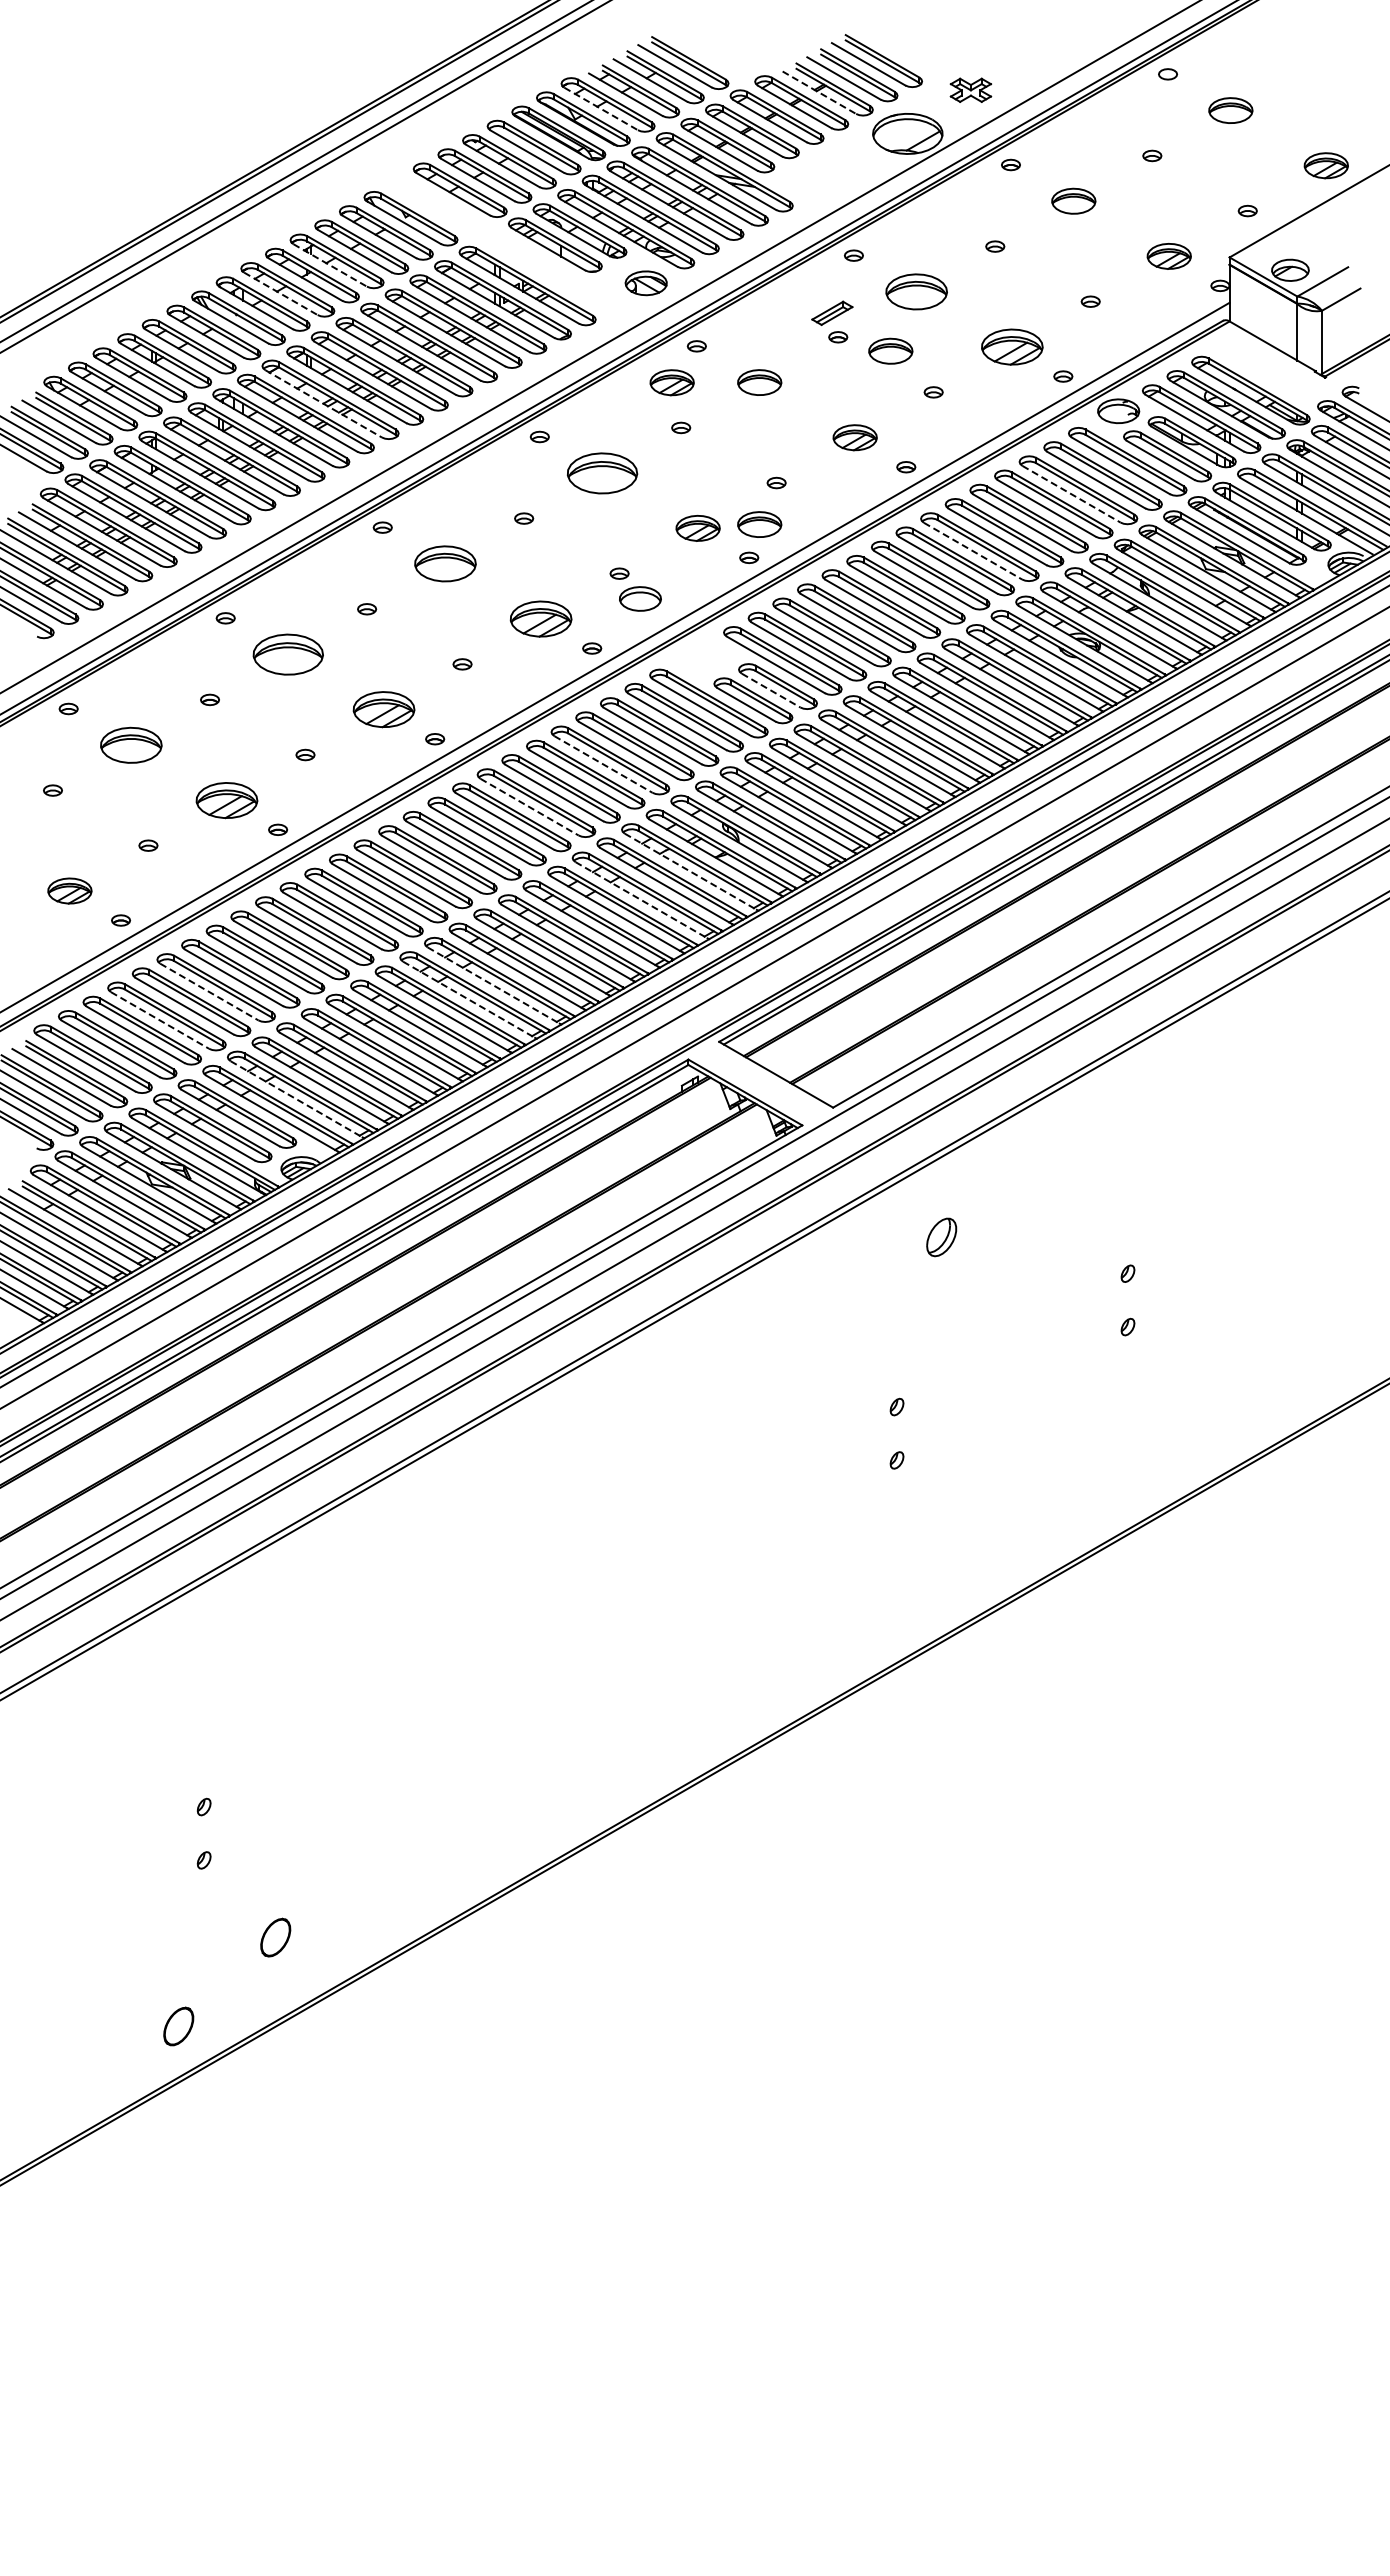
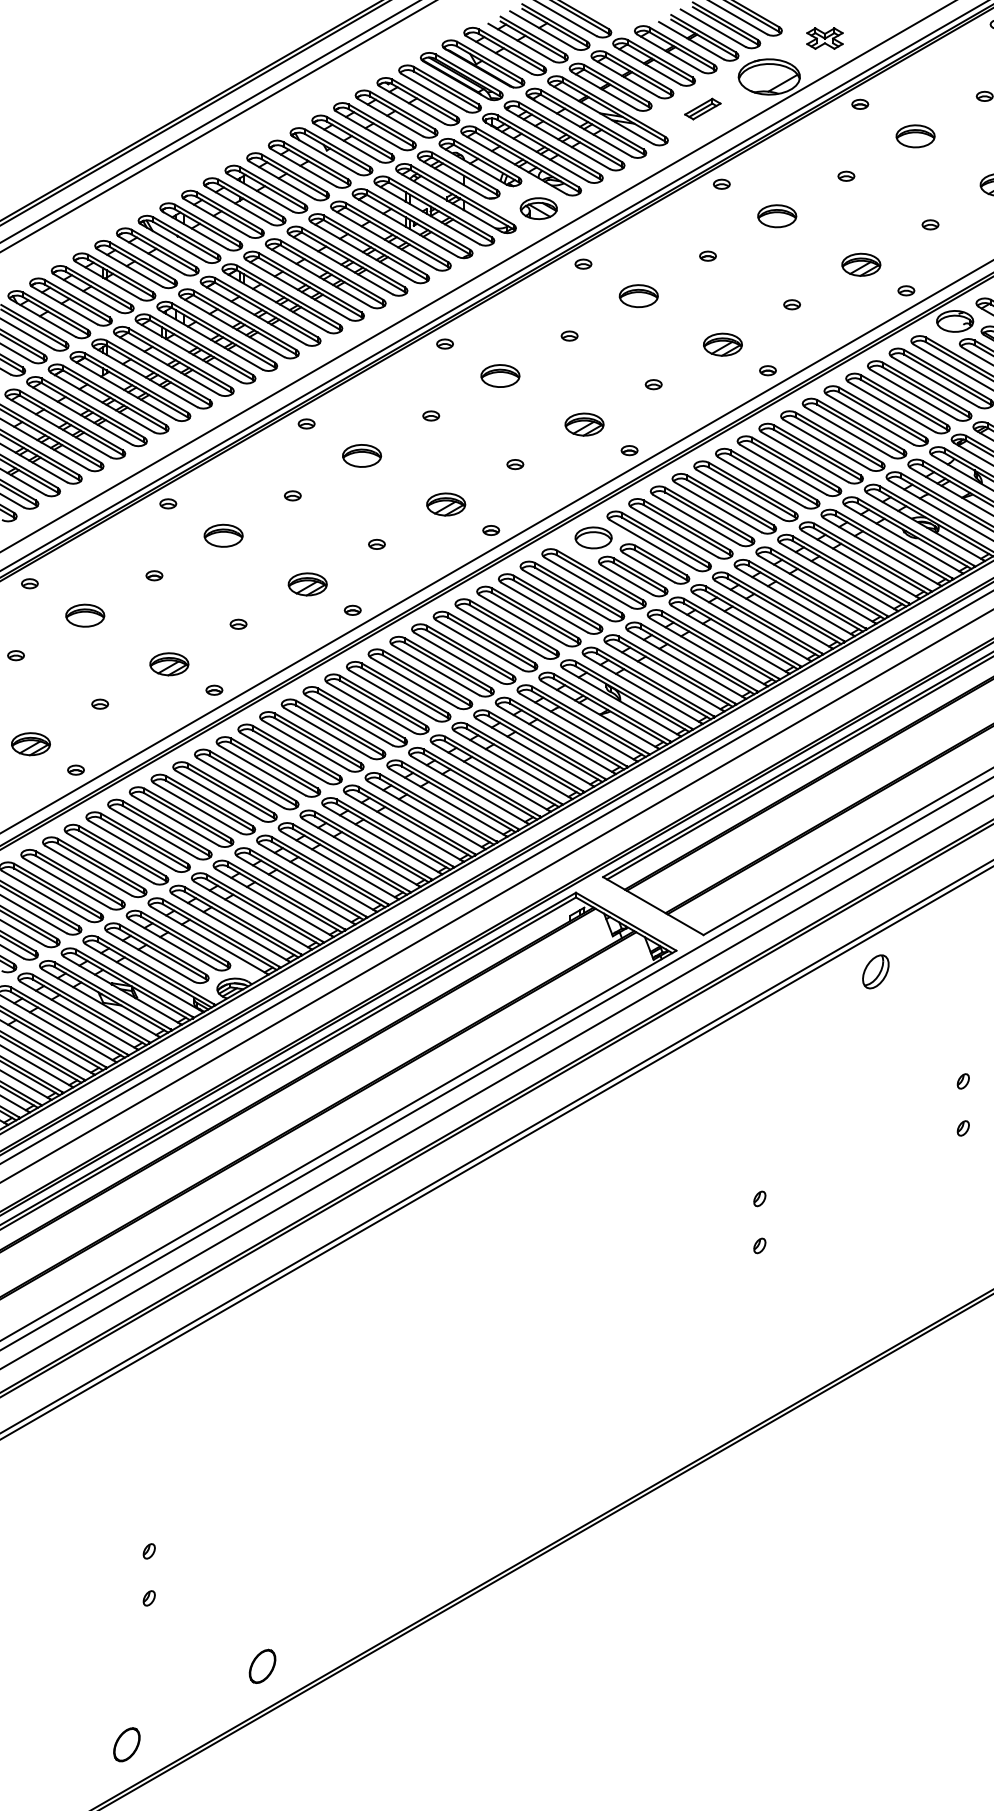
line: (819, 92) -> (691, 40), dashed -> solid
line: (601, 109) -> (499, 55), dashed -> solid
part: (504, 243) -> (413, 173), added
line: (330, 265) -> (260, 192), dashed -> solid
part: (916, 291) -> (776, 215), size x0.71
line: (281, 294) -> (217, 218), dashed -> solid
part: (832, 312) -> (702, 108), moved
part: (1011, 346) -> (860, 264), size x0.71
part: (890, 350) -> (754, 267), removed
part: (671, 382) -> (561, 296), removed
line: (324, 404) -> (255, 315), dashed -> solid
part: (602, 472) -> (500, 375), size x0.62
line: (1071, 494) -> (913, 394), dashed -> solid
part: (759, 524) -> (638, 421), removed
line: (973, 551) -> (827, 444), dashed -> solid
part: (445, 563) -> (361, 455), size x0.71
part: (640, 598) -> (593, 537), moved
part: (540, 618) -> (445, 504), size x0.71
part: (288, 654) -> (223, 535), size x0.62
line: (771, 690) -> (649, 567), dashed -> solid
part: (383, 709) -> (307, 584), size x0.71
part: (131, 744) -> (85, 615), size x0.71
line: (603, 764) -> (501, 632), dashed -> solid
part: (226, 799) -> (168, 663), size x0.71
line: (529, 807) -> (435, 670), dashed -> solid
line: (691, 872) -> (578, 727), dashed -> solid
line: (642, 900) -> (535, 752), dashed -> solid
line: (494, 985) -> (405, 827), dashed -> solid
line: (209, 992) -> (153, 833), dashed -> solid
line: (469, 1000) -> (383, 840), dashed -> solid
line: (160, 1020) -> (110, 858), dashed -> solid
line: (297, 1099) -> (231, 927), dashed -> solid
part: (941, 1237) -> (875, 971), moved
part: (275, 1937) -> (262, 1666), moved

